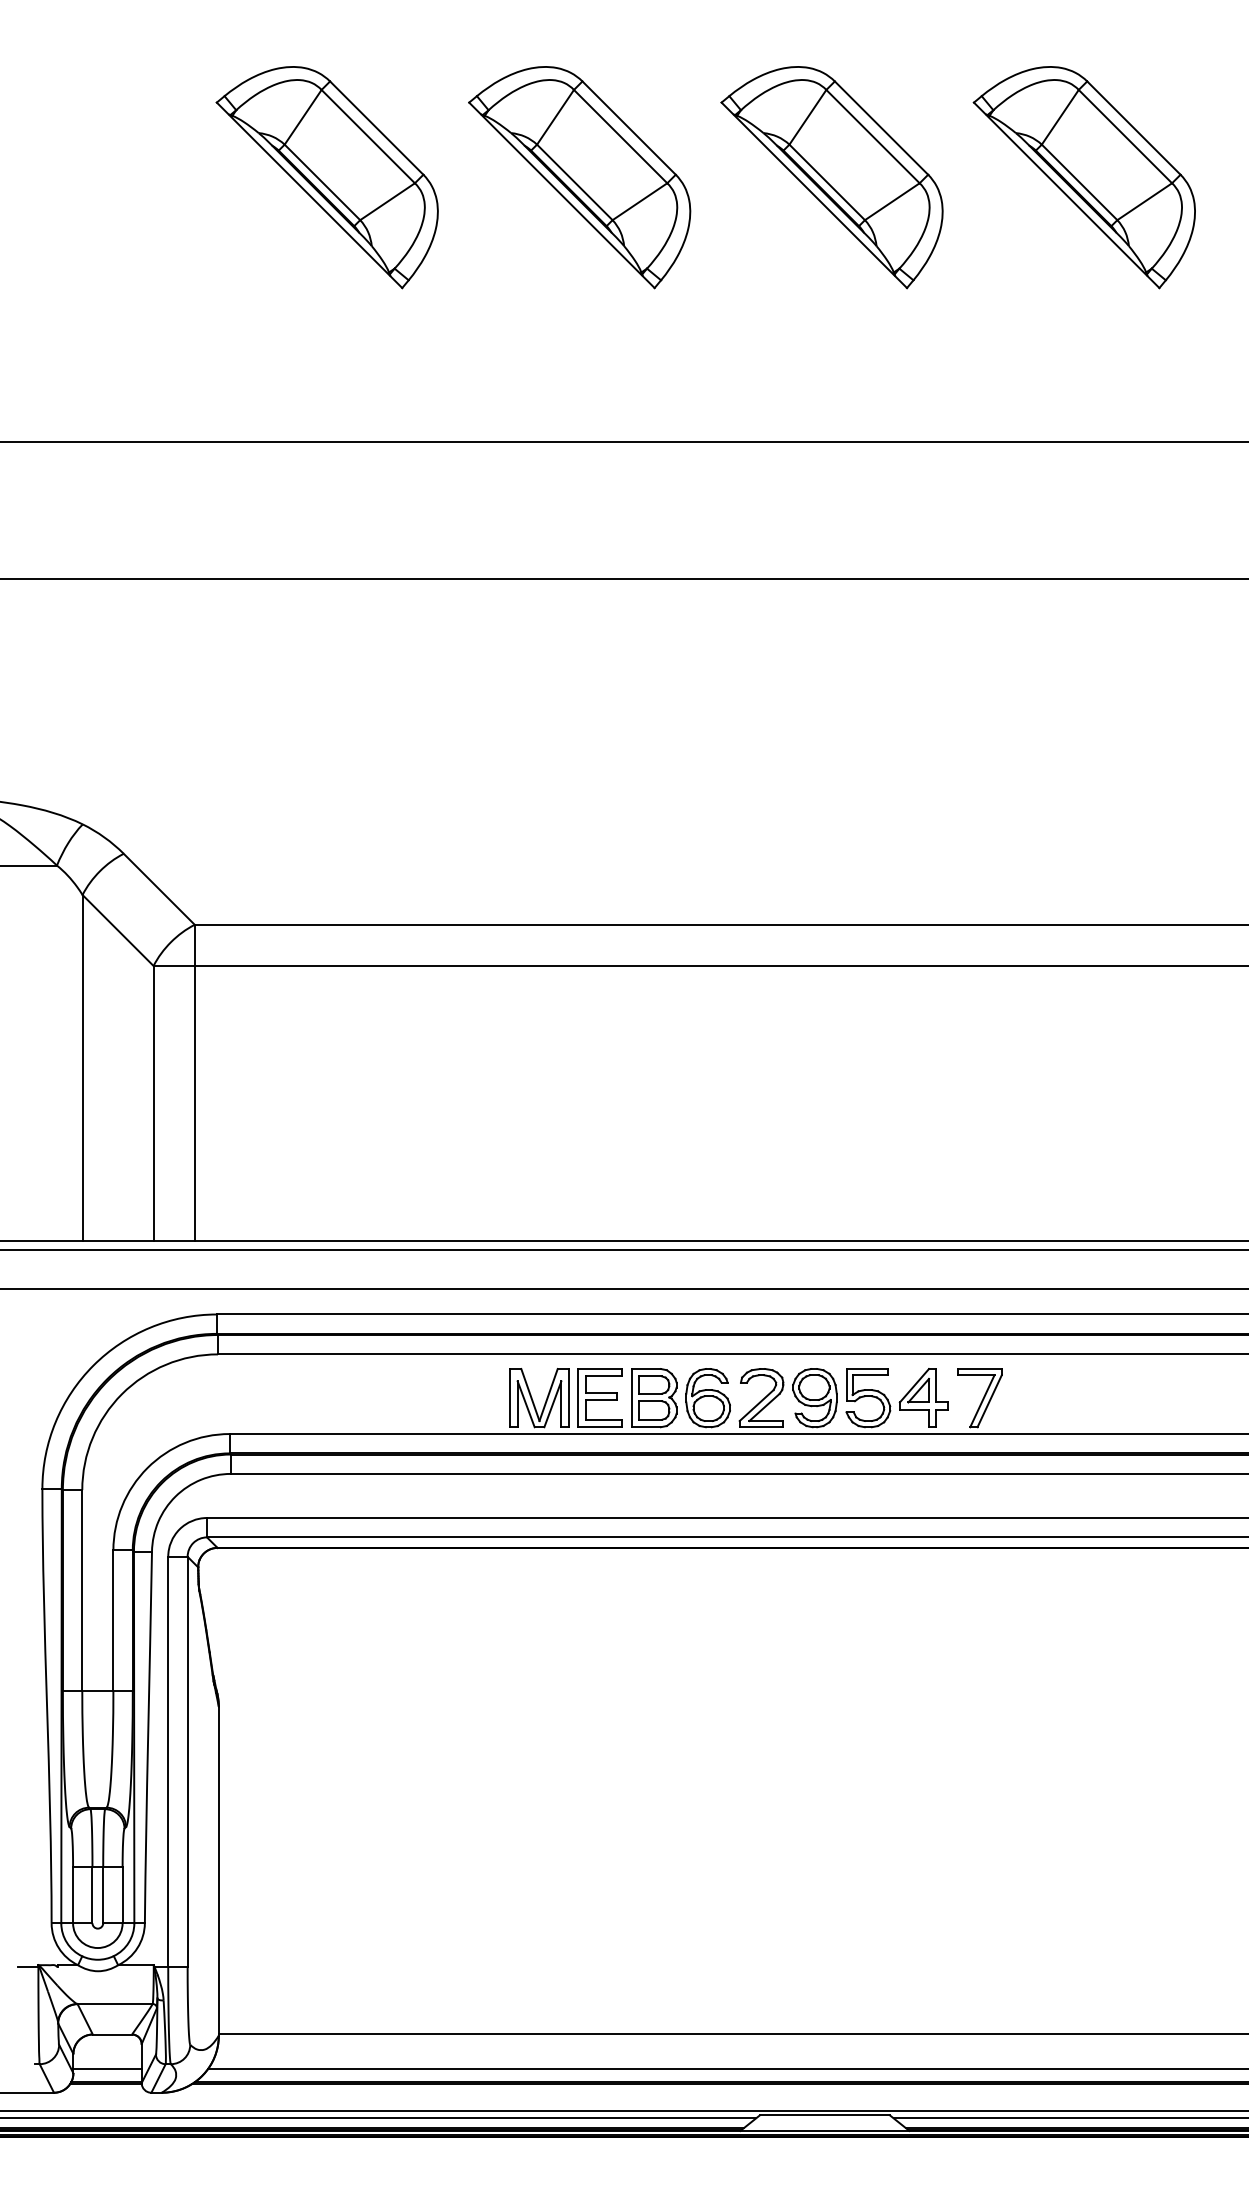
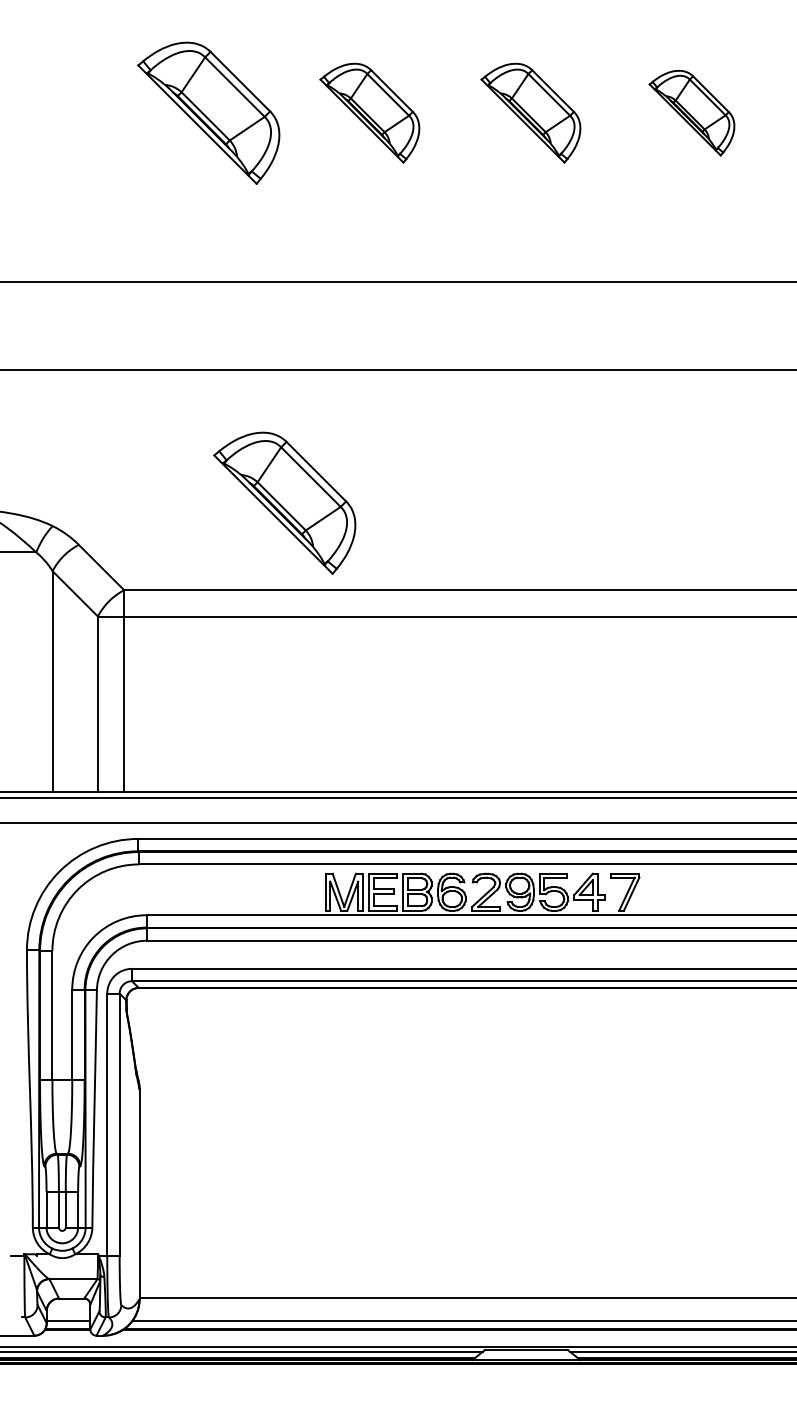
part: (579, 176) -> (369, 112), size x0.7
part: (831, 176) -> (530, 112), size x0.7
part: (1083, 176) -> (691, 112), size x0.6
part: (445, 787) -> (284, 502), added

